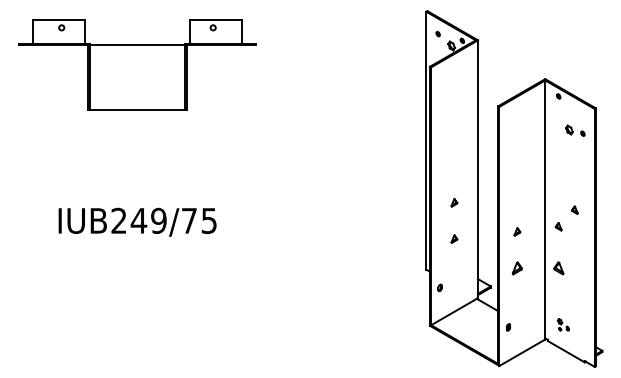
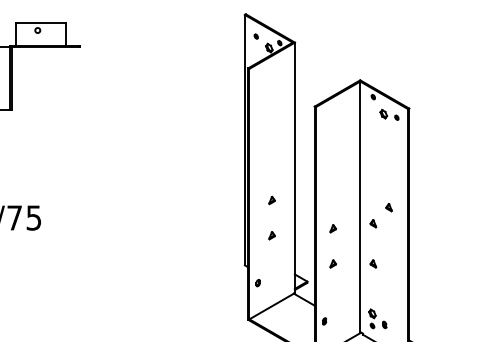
part: (575, 130) -> (389, 114), moved
part: (517, 267) -> (333, 263), size x0.62
part: (558, 267) -> (373, 263), size x0.62
part: (563, 324) -> (378, 318), size x1.67

